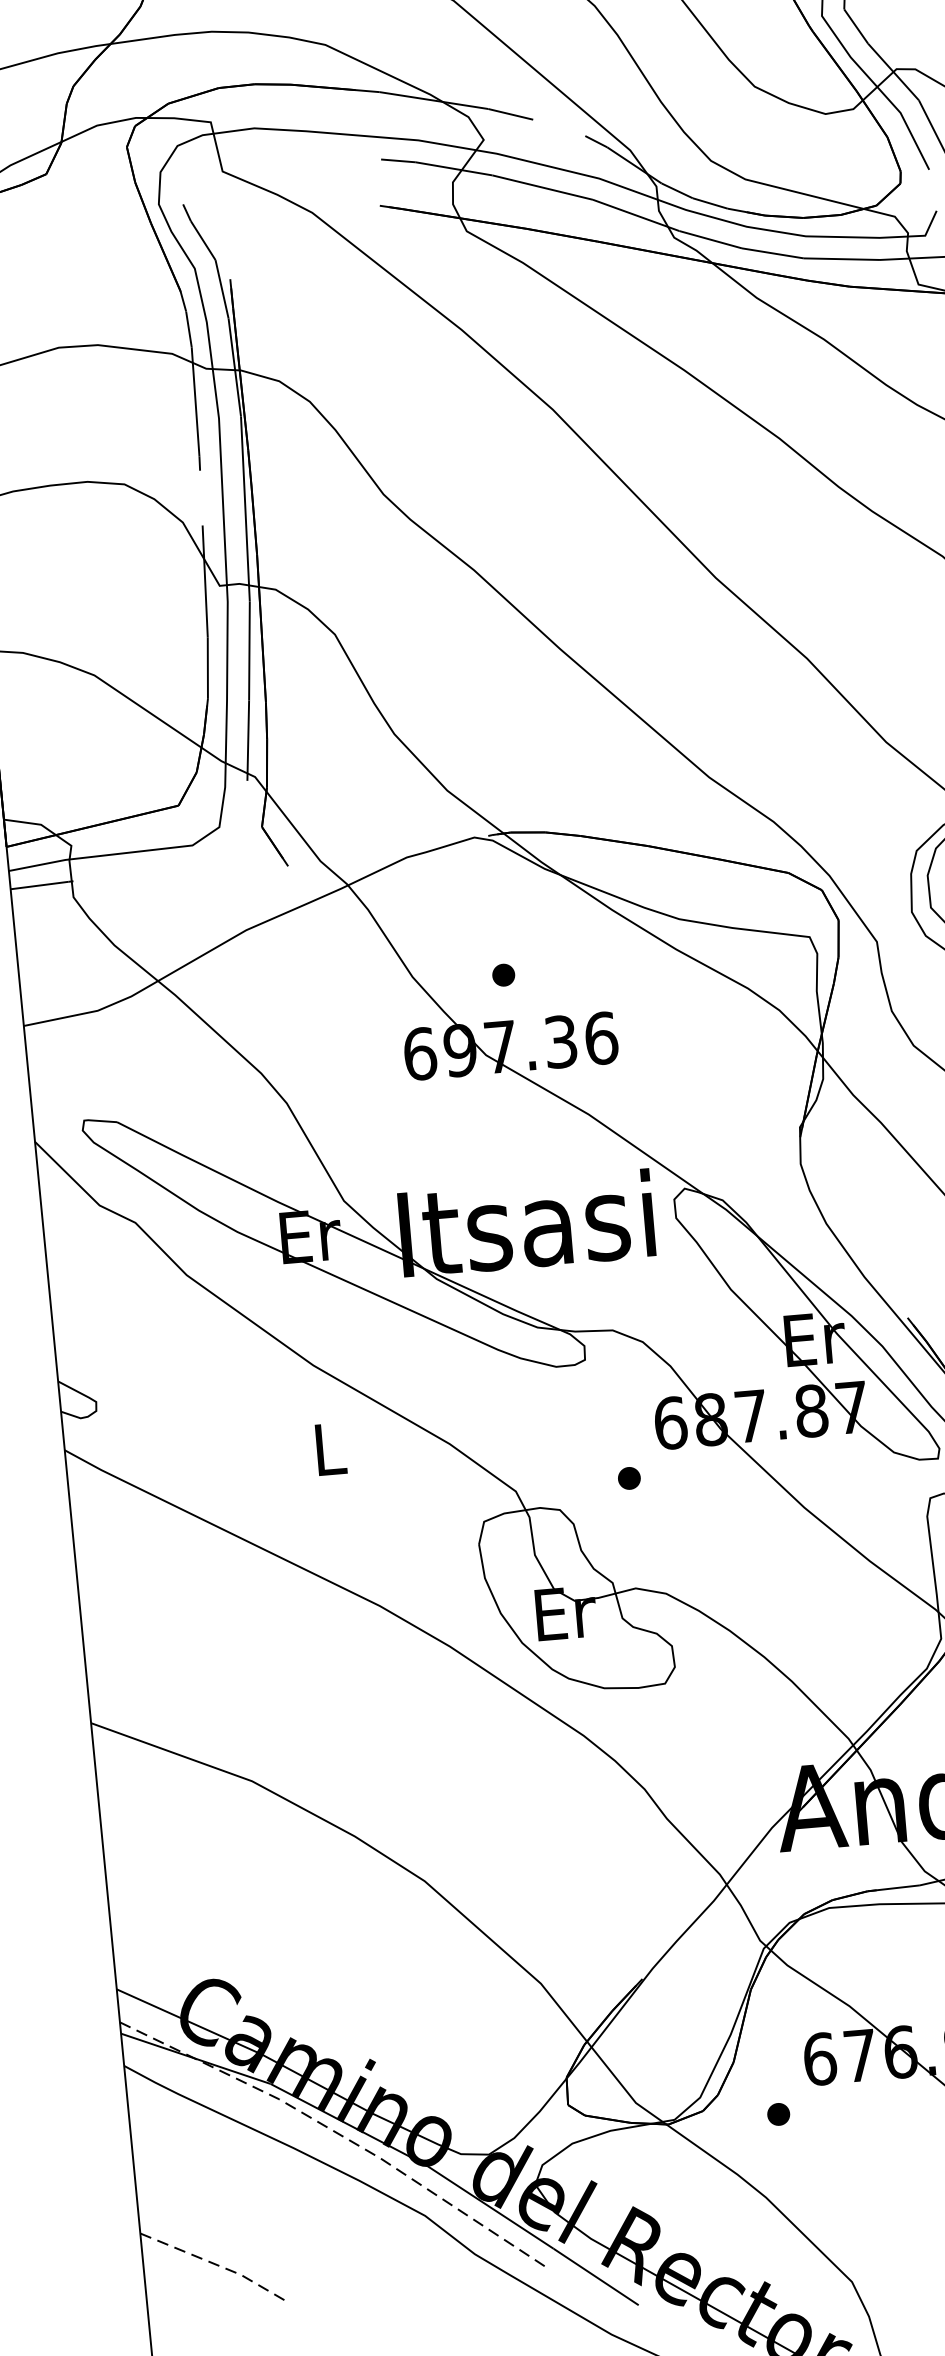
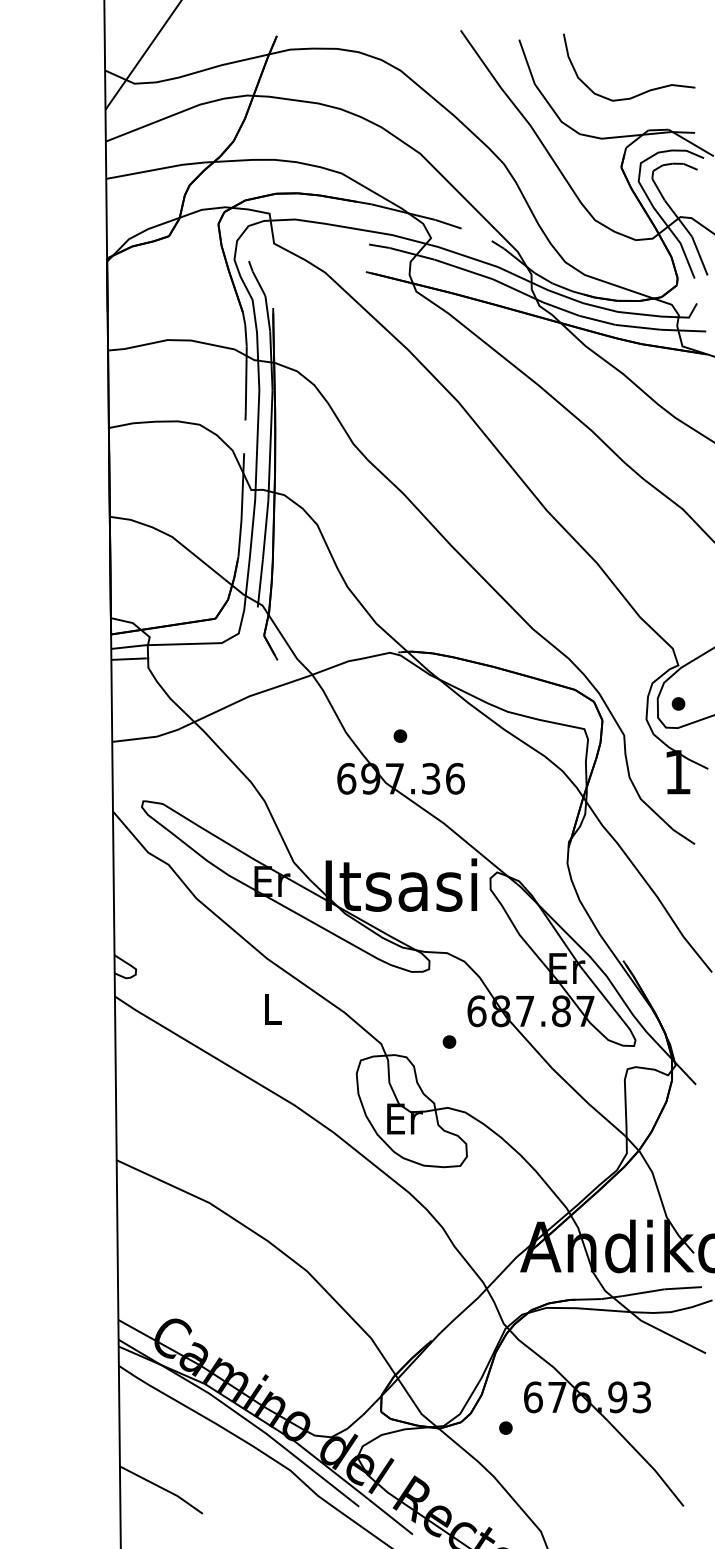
line: (339, 2134) -> (243, 1417), dashed -> solid
line: (216, 2264) -> (163, 1488), dashed -> solid

